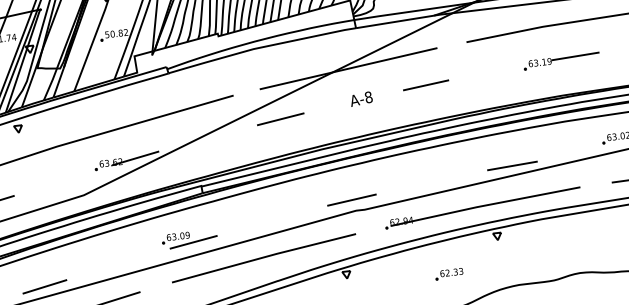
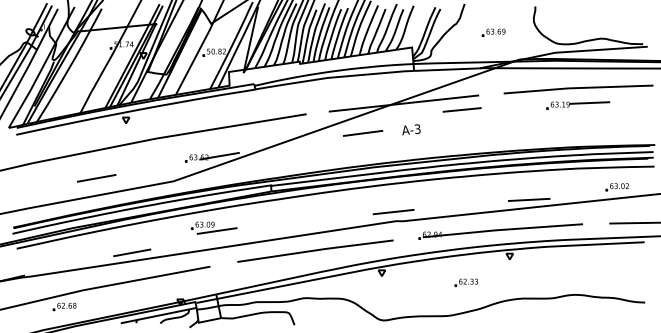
part: (562, 61) -> (578, 105), moved
line: (425, 84) -> (461, 109), moved
text: (368, 97) -> (417, 129), A-8 -> A-3
line: (281, 119) -> (363, 133), moved
part: (188, 238) -> (213, 227), moved

